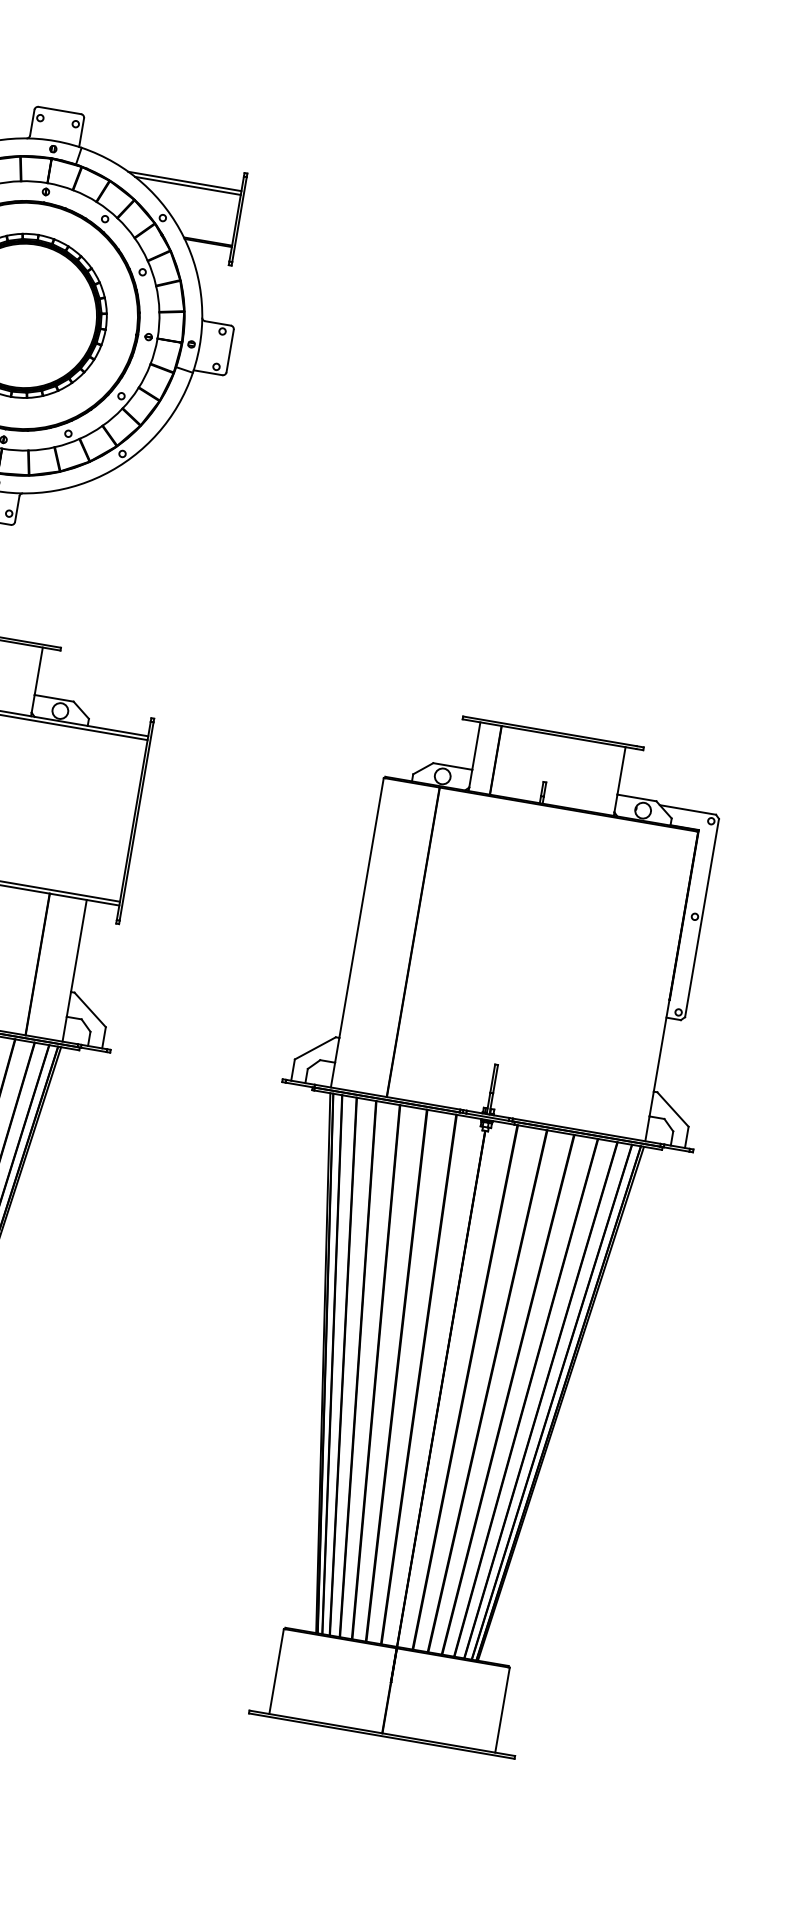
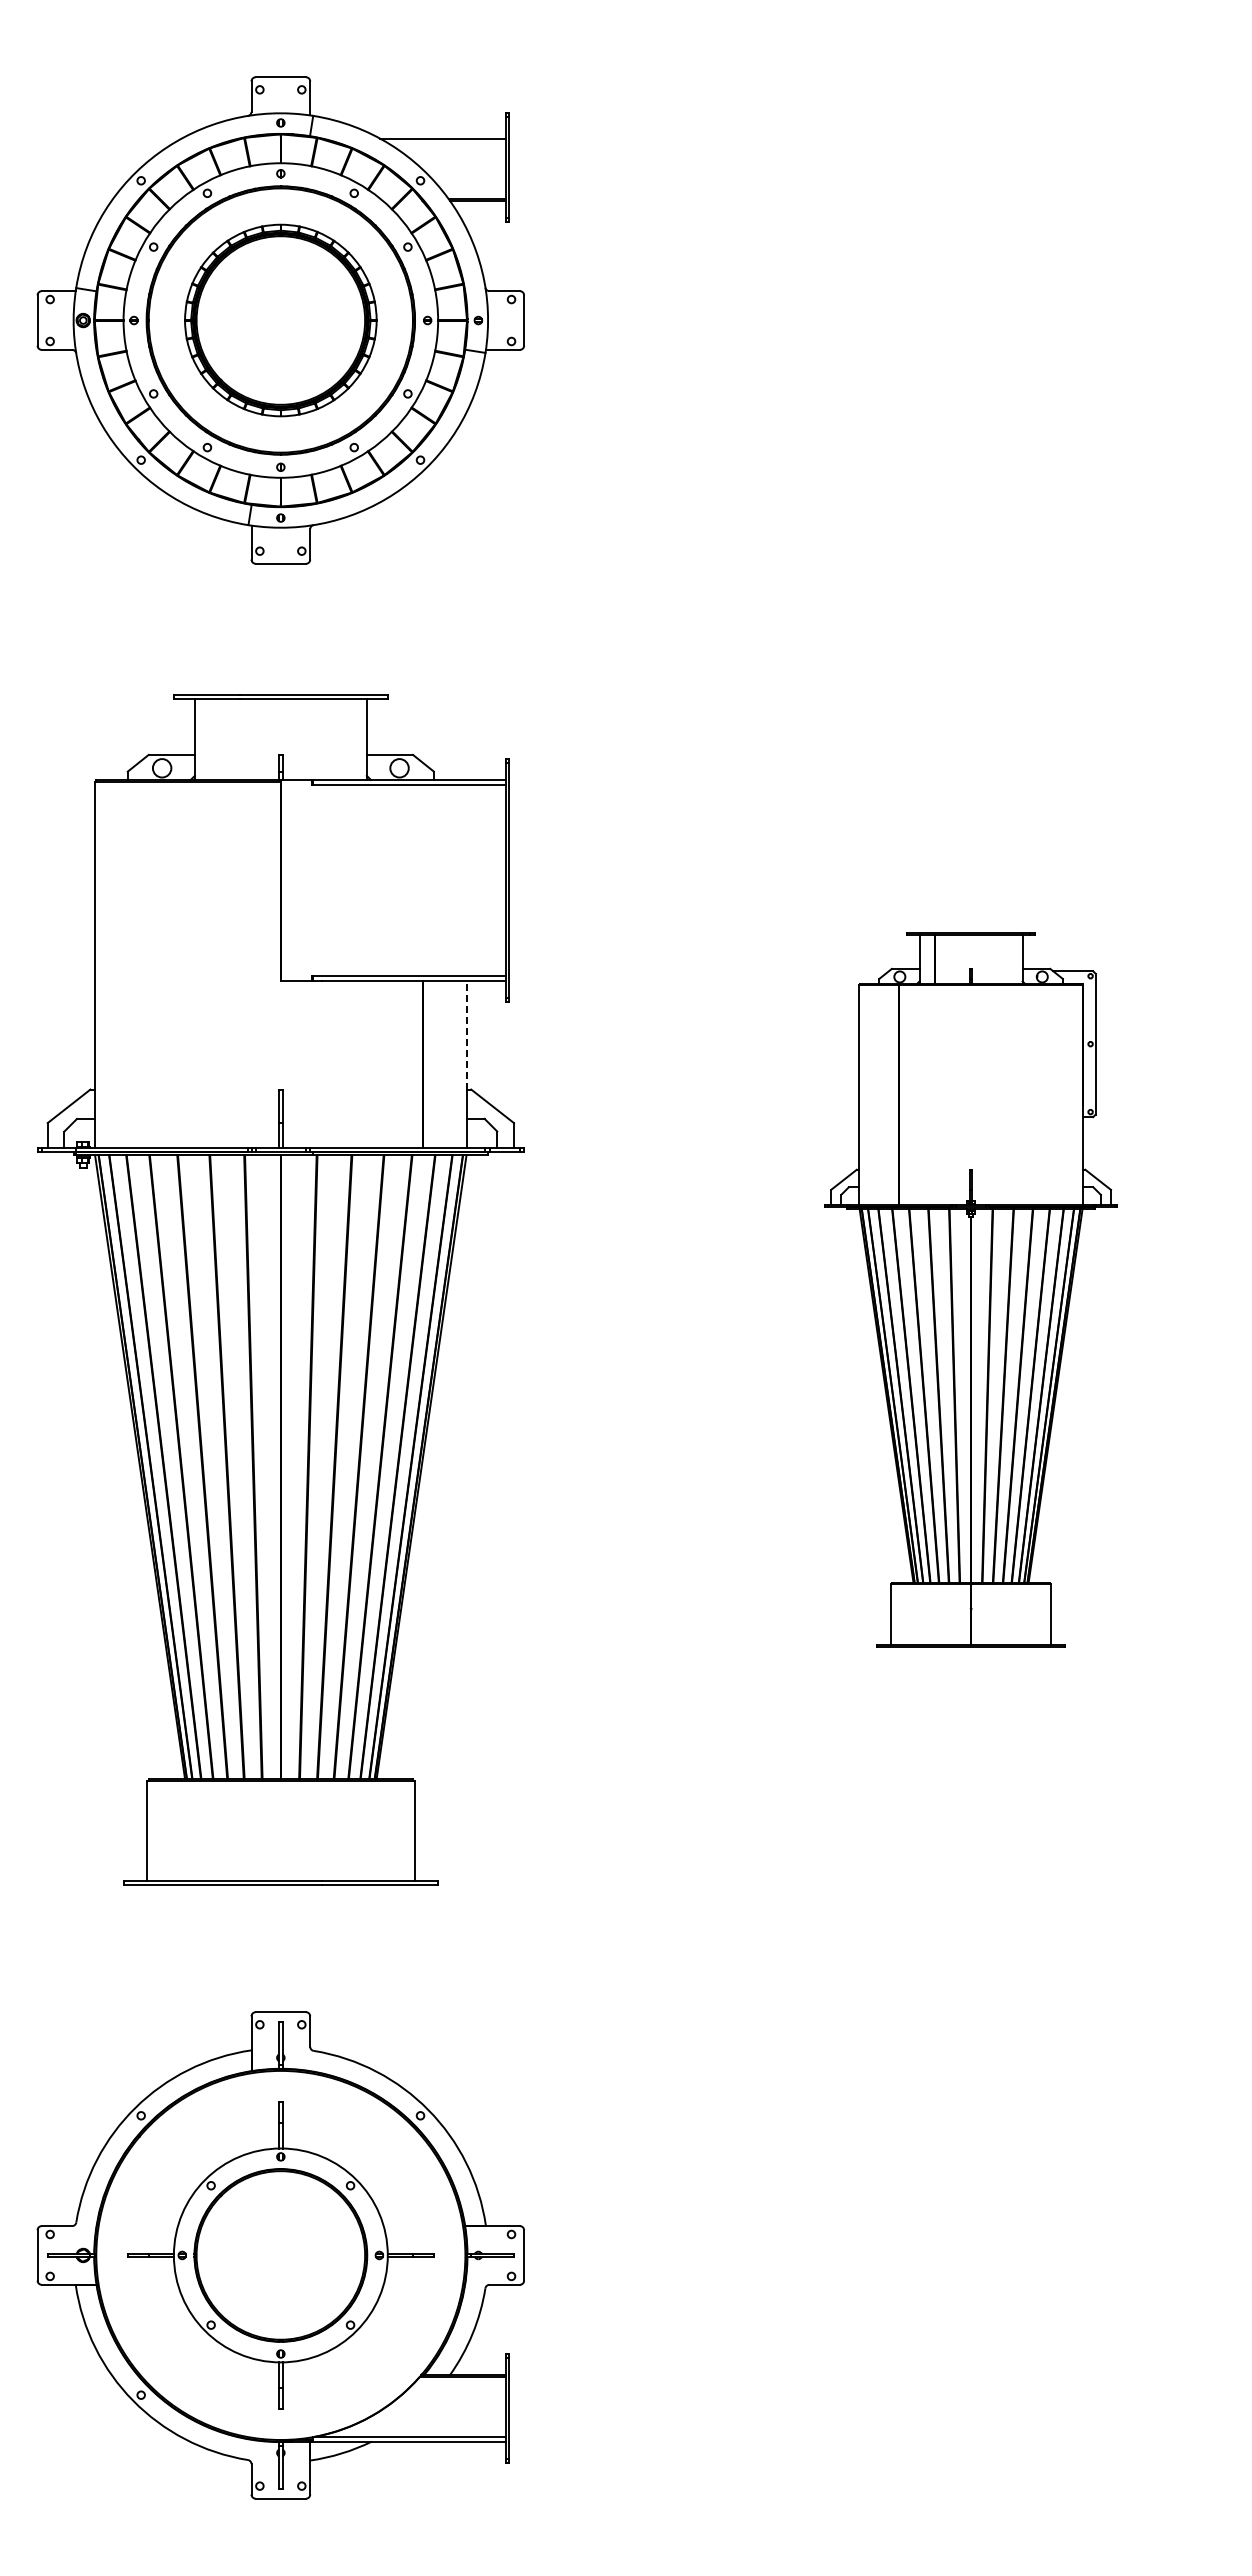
line: (184, 181) -> (438, 134), removed
line: (79, 946) -> (467, 1035), solid -> dashed
part: (467, 1233) -> (970, 1289), size x0.6

